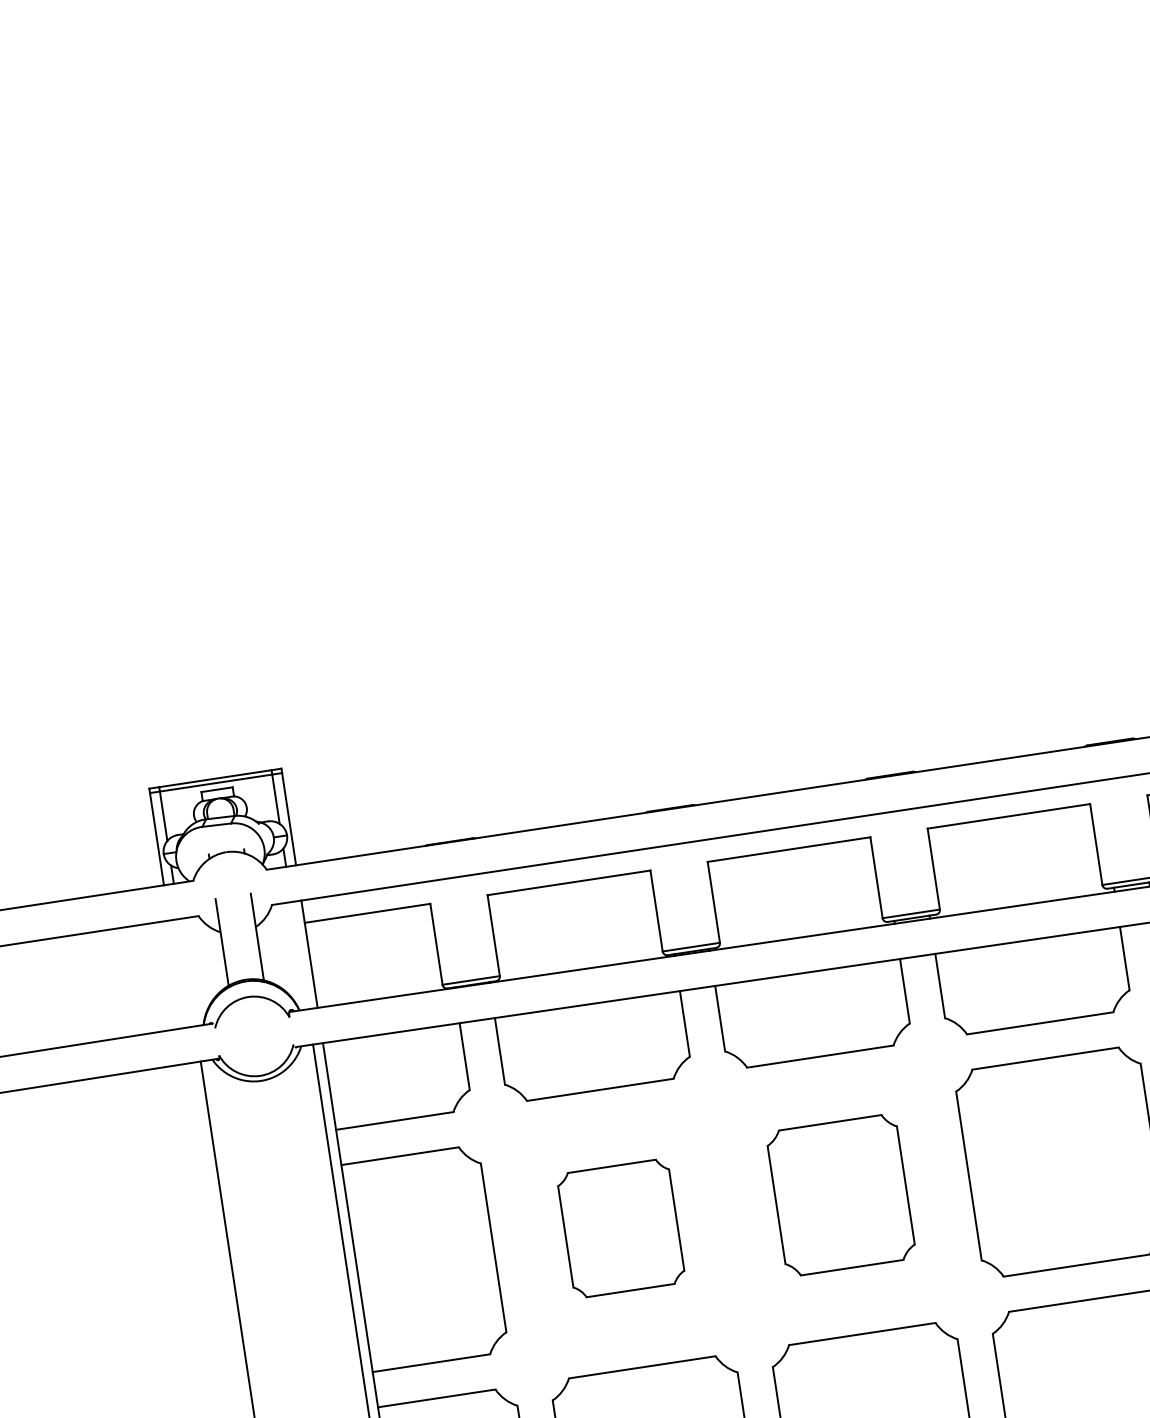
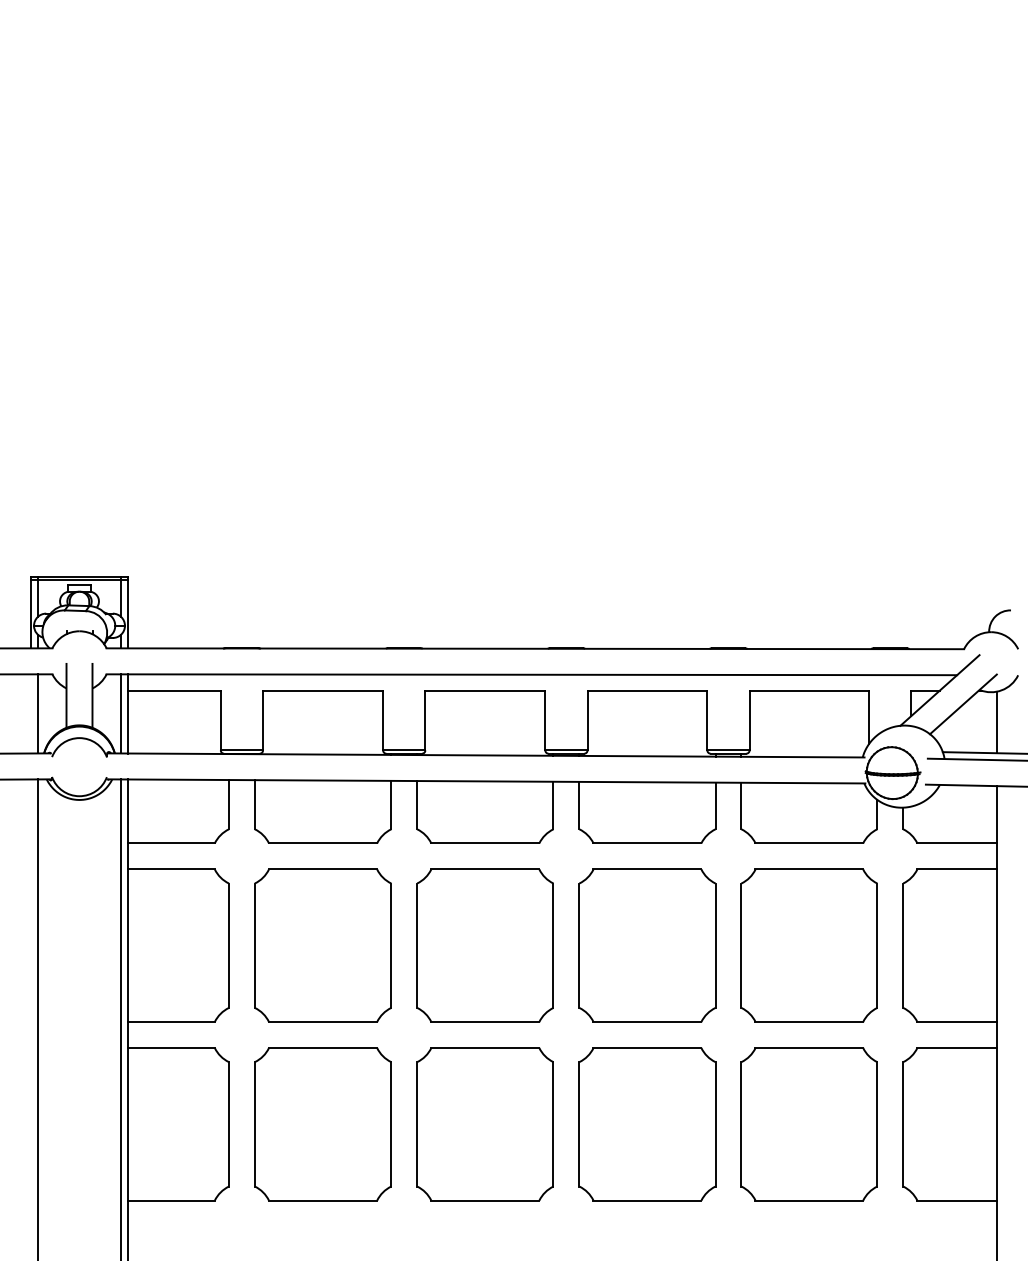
line: (298, 955) -> (120, 713), added
line: (187, 972) -> (38, 713), added
part: (840, 1195) -> (484, 945), size x1.43
part: (620, 1228) -> (322, 945), size x1.67

